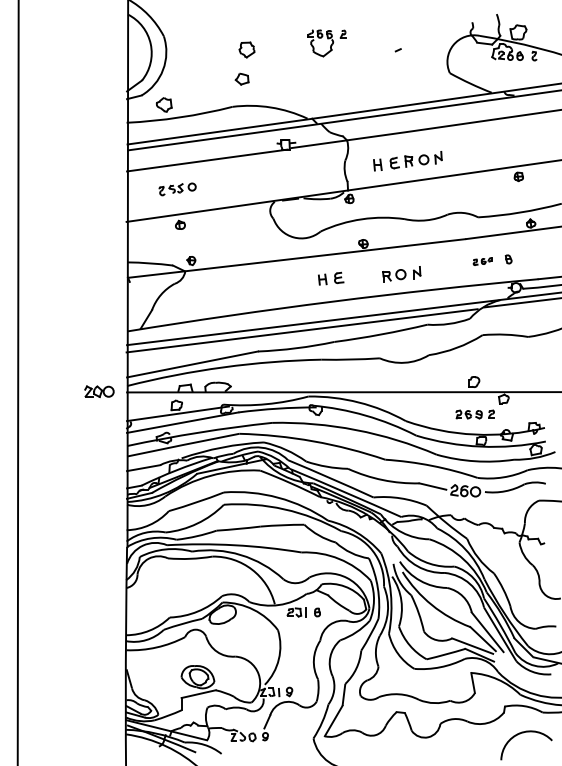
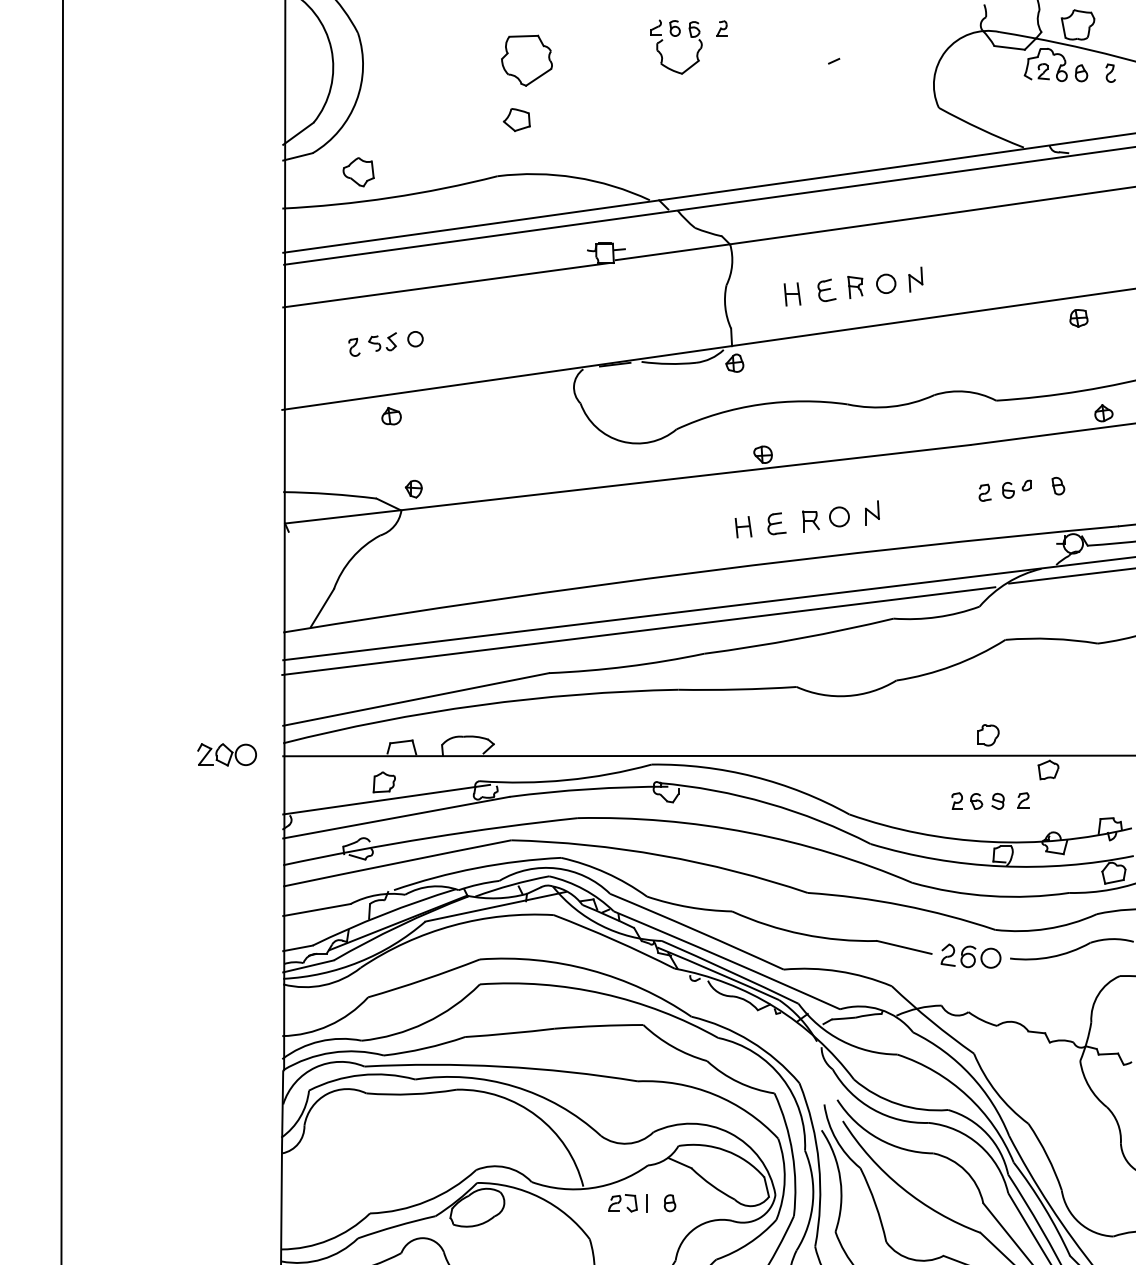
part: (246, 49) -> (525, 59), size x1.67
part: (482, 261) -> (1005, 490), size x1.43
part: (331, 278) -> (761, 524), moved

